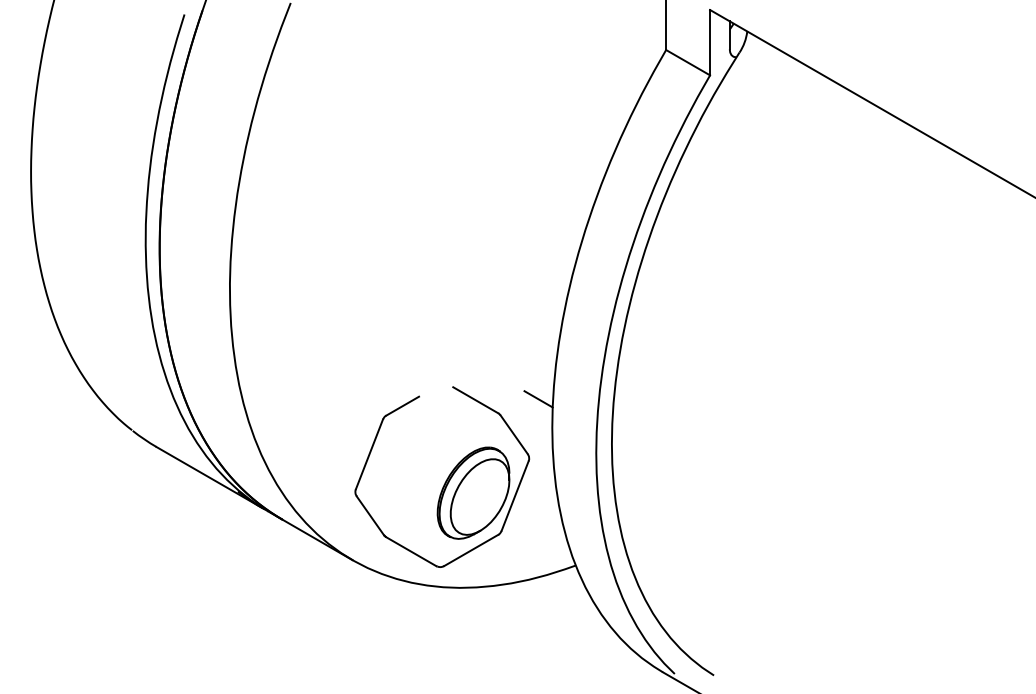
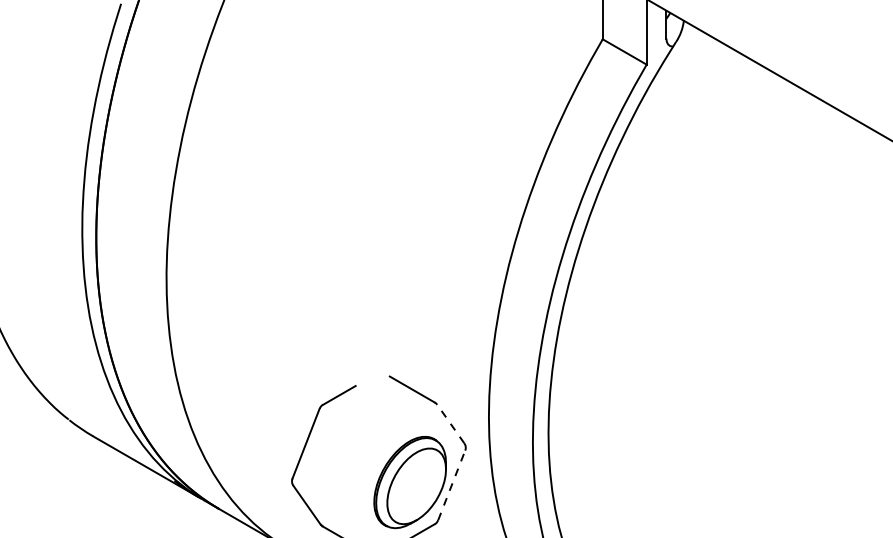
line: (538, 399) -> (475, 388), removed
line: (513, 434) -> (450, 423), solid -> dashed
line: (515, 495) -> (452, 484), solid -> dashed

